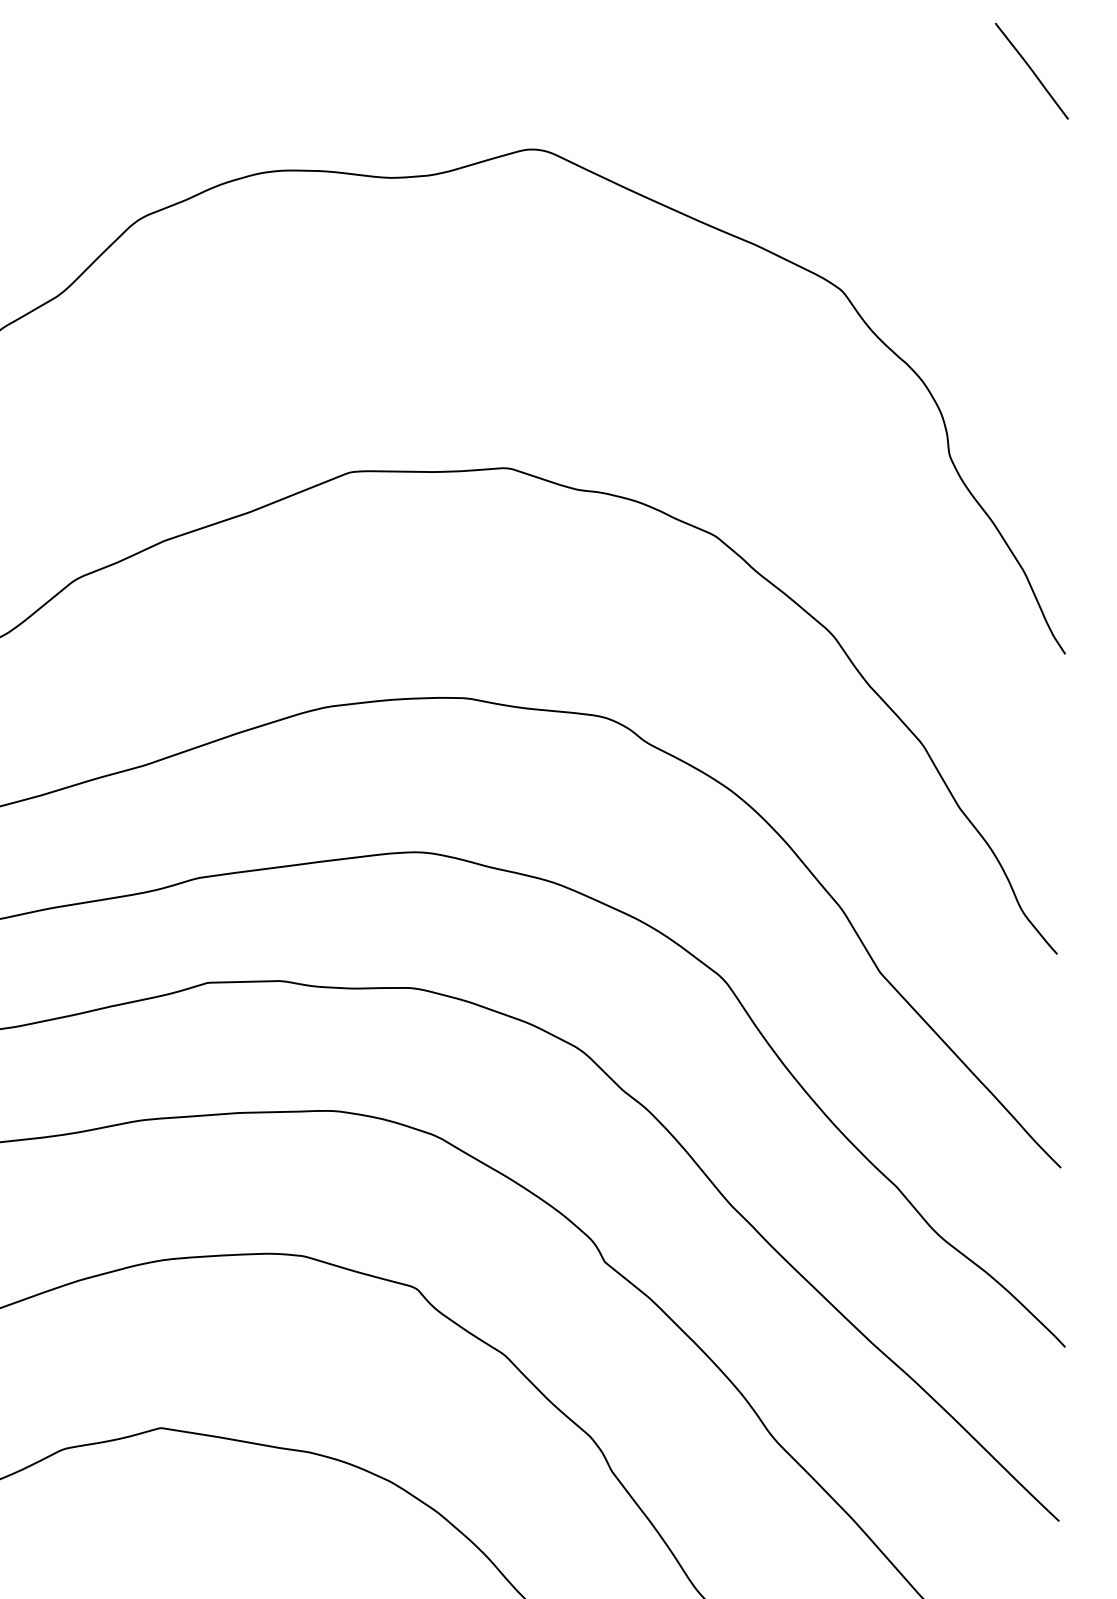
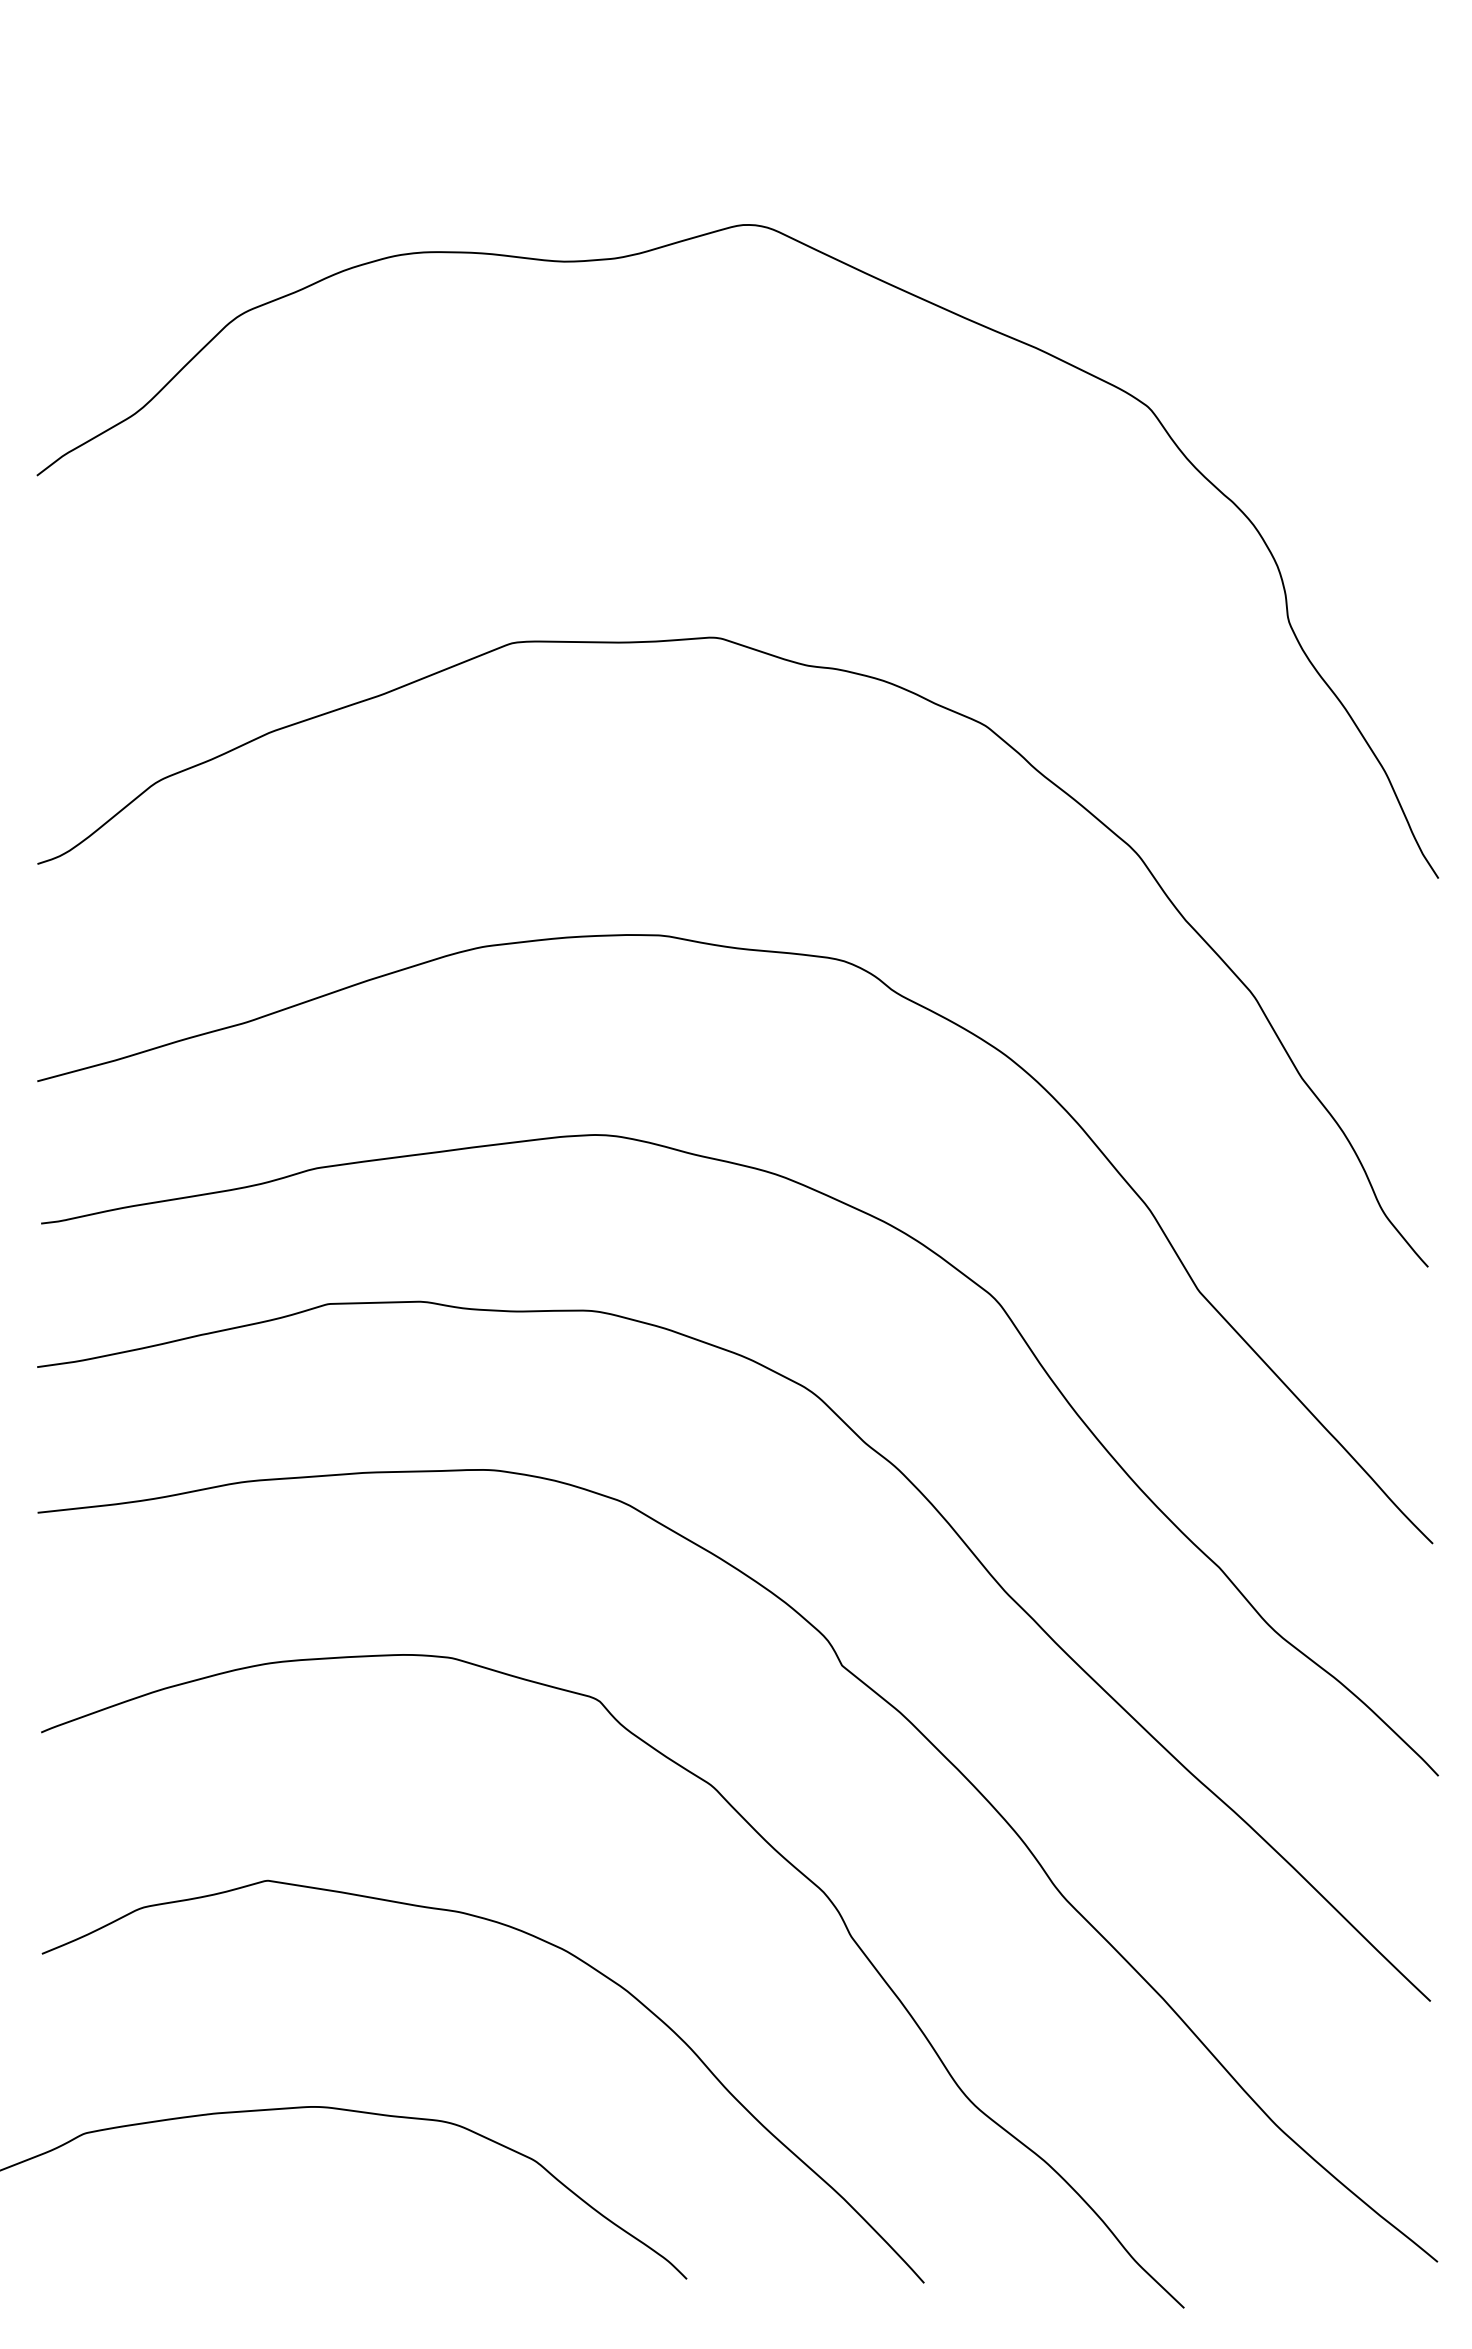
curve: (1031, 70) -> (1394, 122), removed

